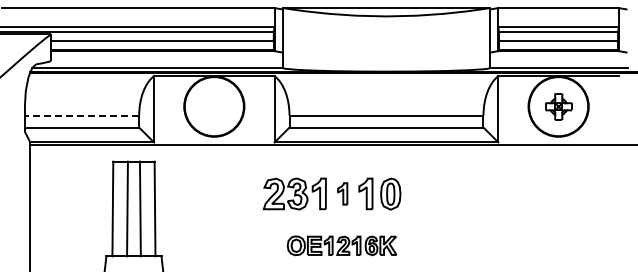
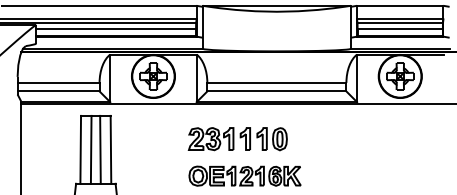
part: (213, 106) -> (152, 76), added
part: (558, 106) -> (400, 76), size x1.43
line: (81, 115) -> (58, 82), dashed -> solid
part: (342, 193) -> (245, 138), size x1.43
part: (341, 245) -> (244, 176), size x1.43

